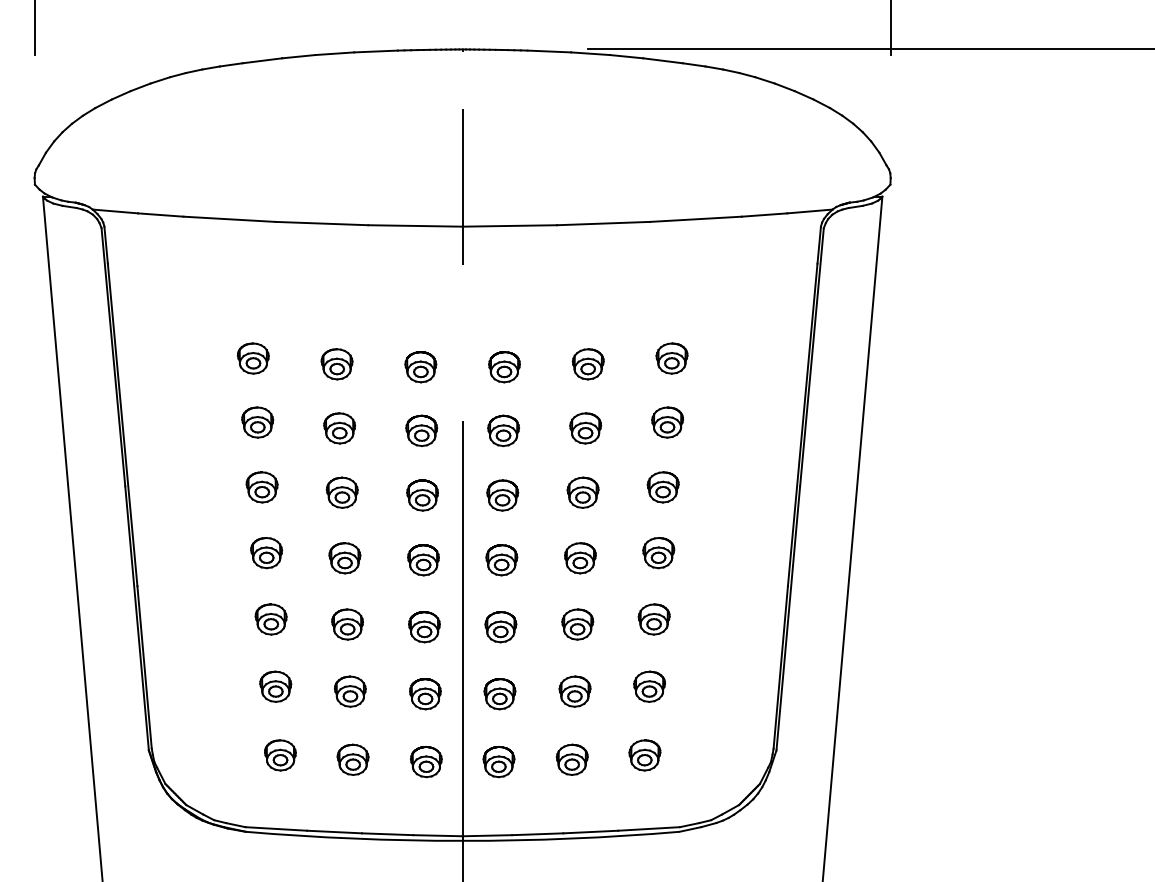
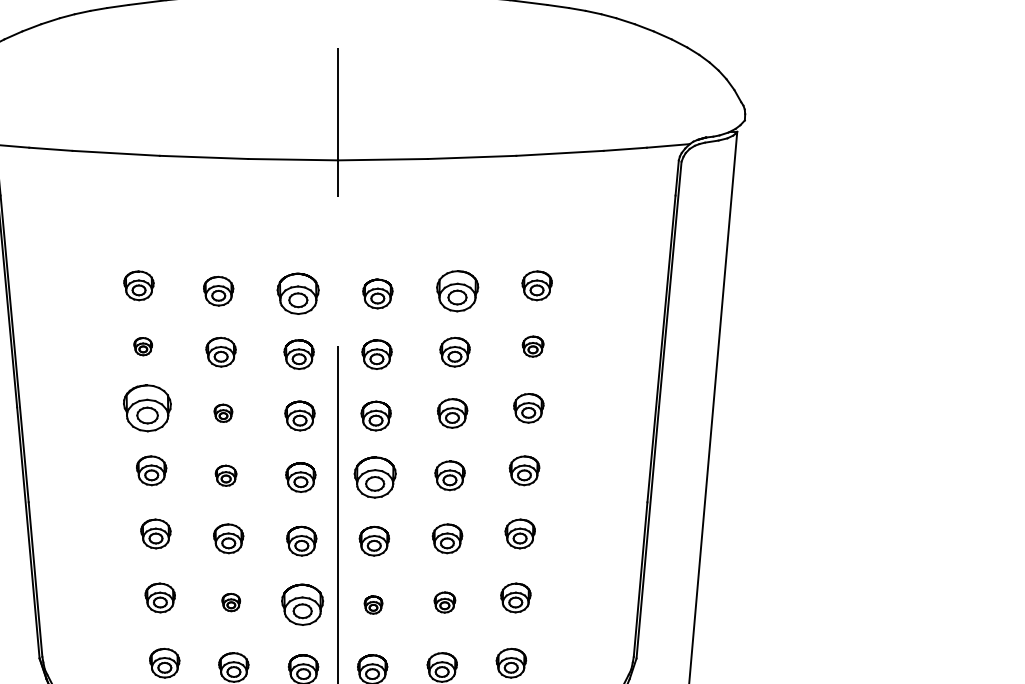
part: (587, 364) -> (456, 291), size x1.4
part: (420, 367) -> (297, 294), size x1.4
part: (257, 422) -> (142, 346), size x0.6
part: (667, 422) -> (532, 346), size x0.7
part: (261, 487) -> (146, 408), size x1.6
part: (341, 492) -> (222, 413), size x0.6
part: (344, 558) -> (225, 475), size x0.7
part: (501, 560) -> (374, 477), size x1.4
part: (350, 691) -> (231, 602), size x0.6
part: (574, 691) -> (444, 602), size x0.7
part: (425, 694) -> (302, 605), size x1.4
part: (499, 694) -> (373, 605), size x0.6

